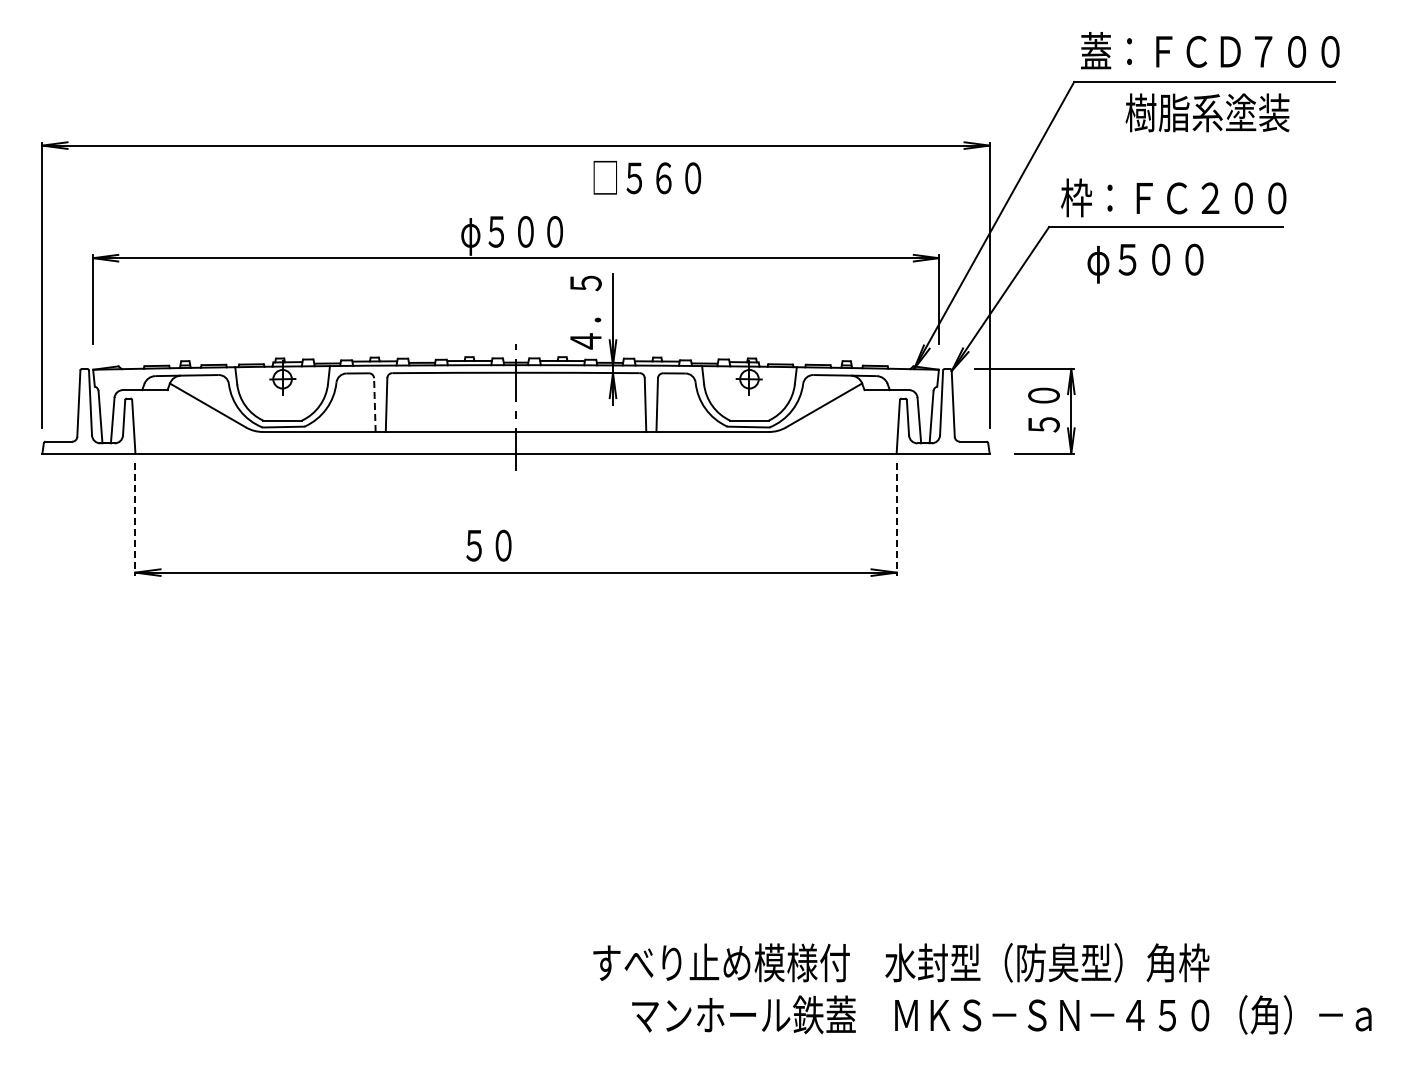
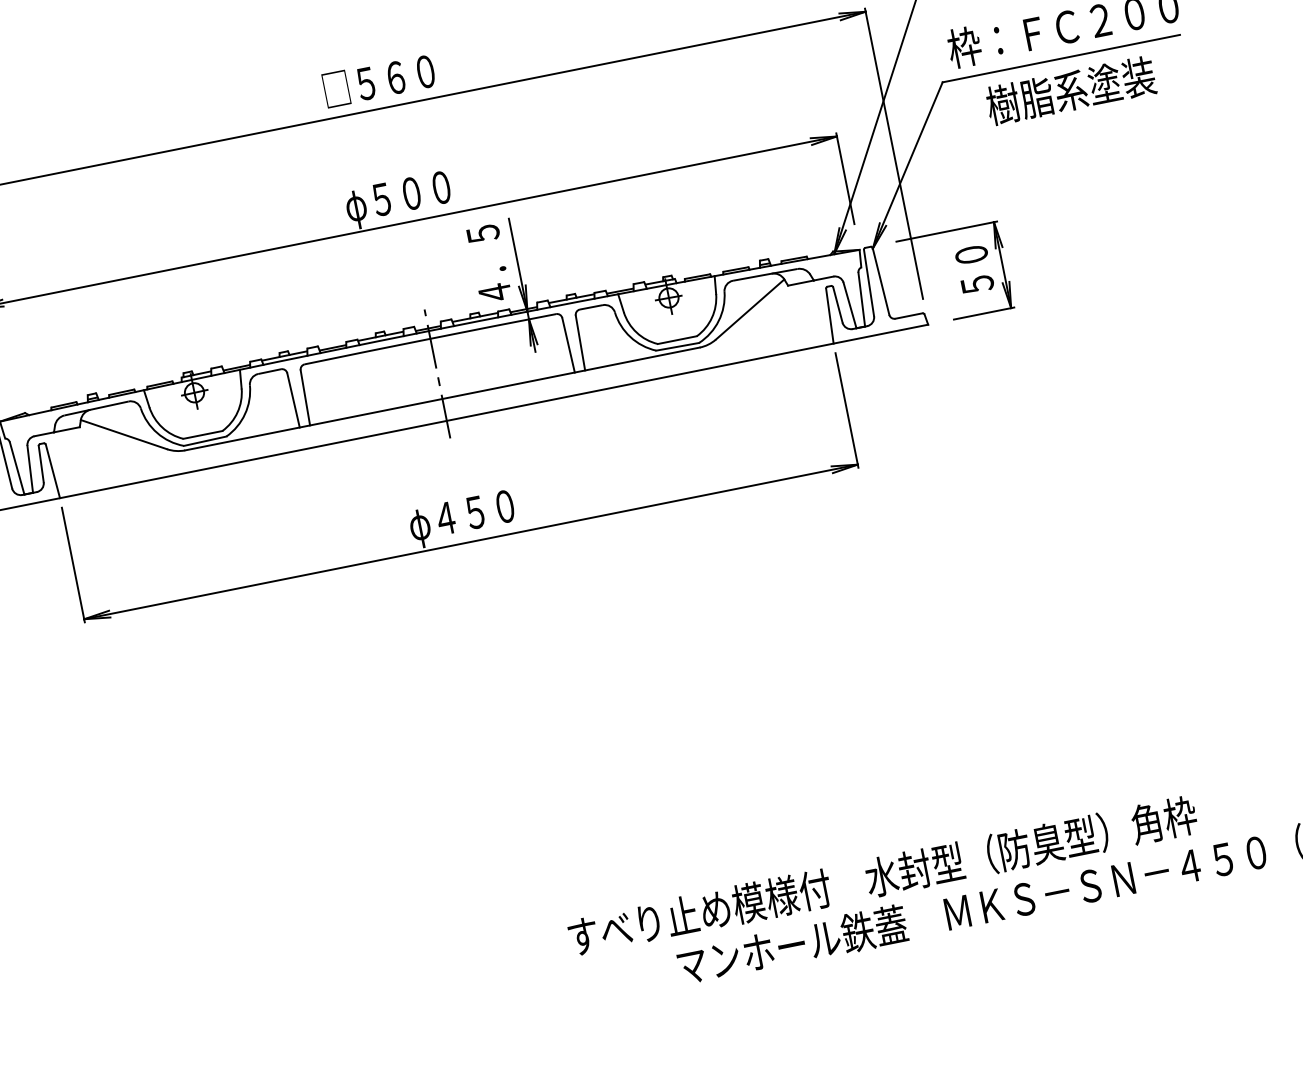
text: (647, 177) -> (379, 80), moved
text: (1168, 261) -> (1070, 93), φ５００ -> 樹脂系塗装
line: (374, 405) -> (293, 400), dashed -> solid
line: (135, 519) -> (73, 565), dashed -> solid
line: (896, 519) -> (846, 410), dashed -> solid
text: (512, 549) -> (462, 519), ５０ -> φ４５０
text: (901, 962) -> (882, 875), moved

